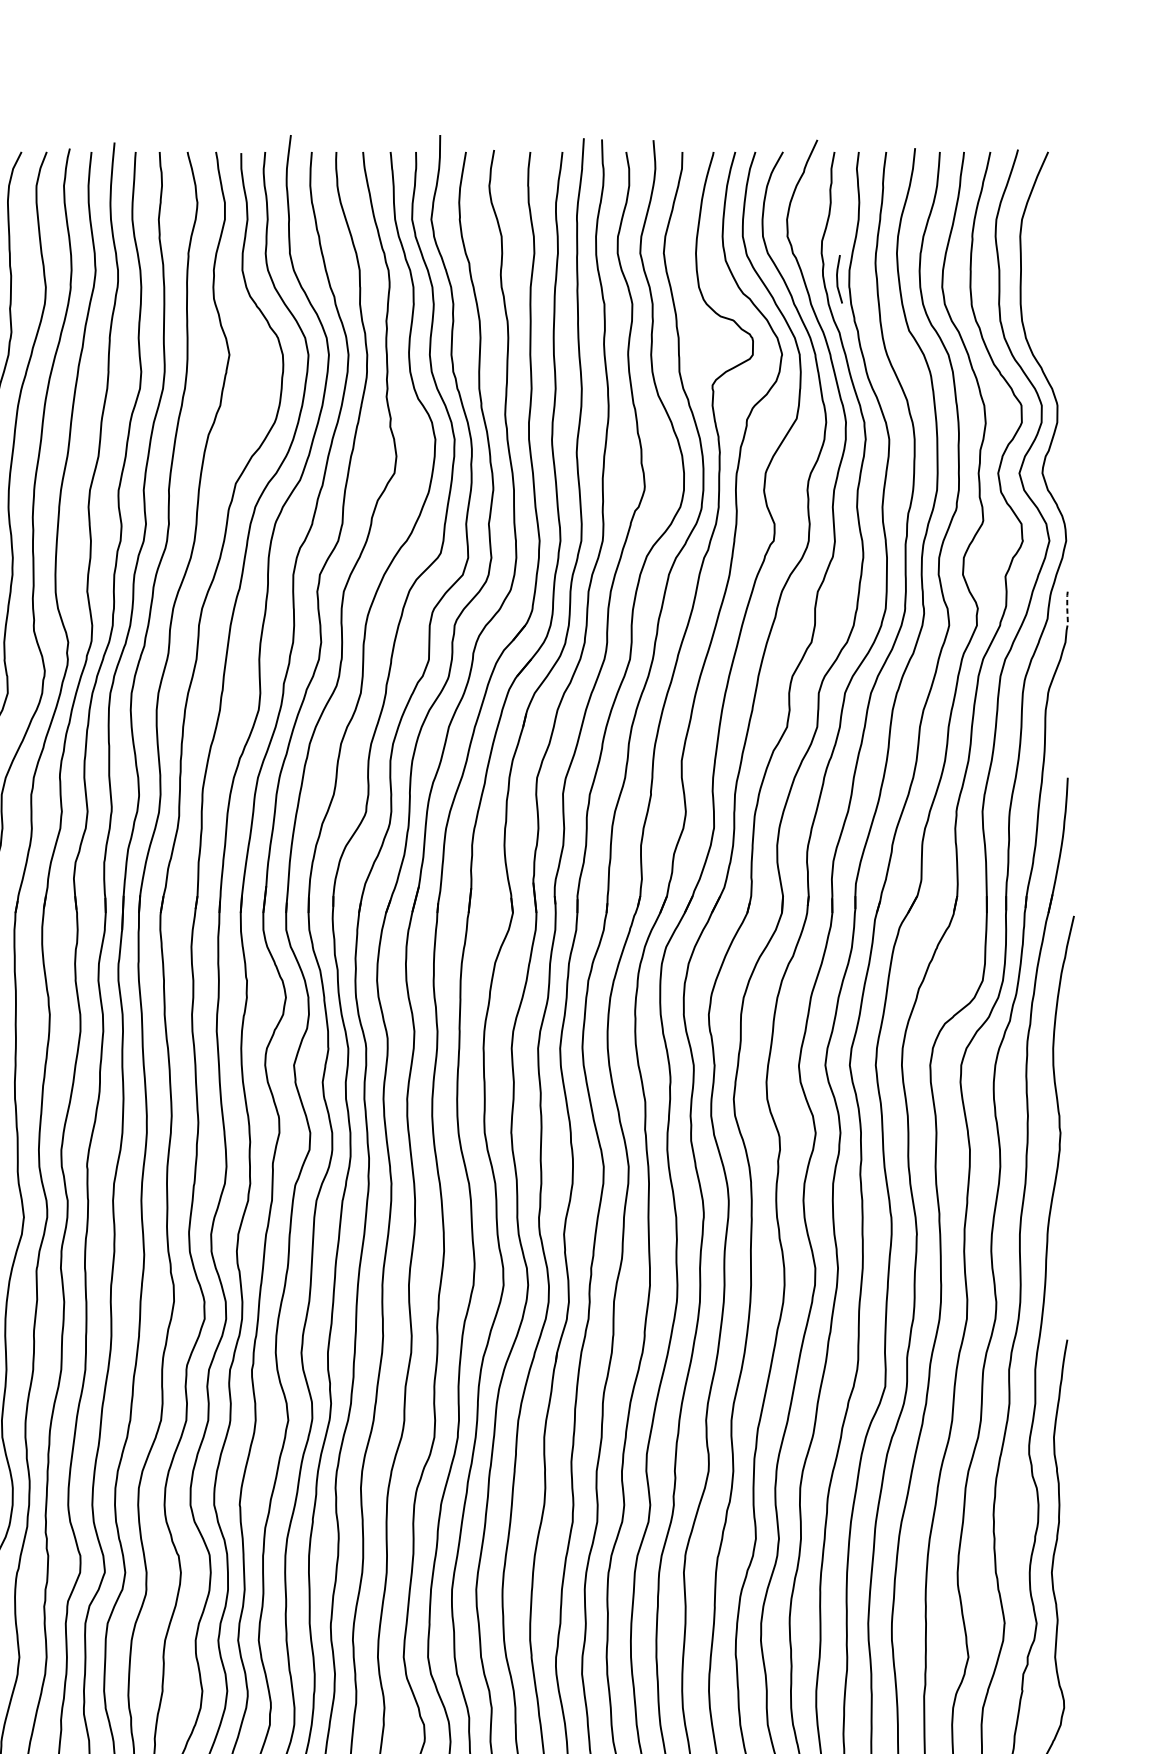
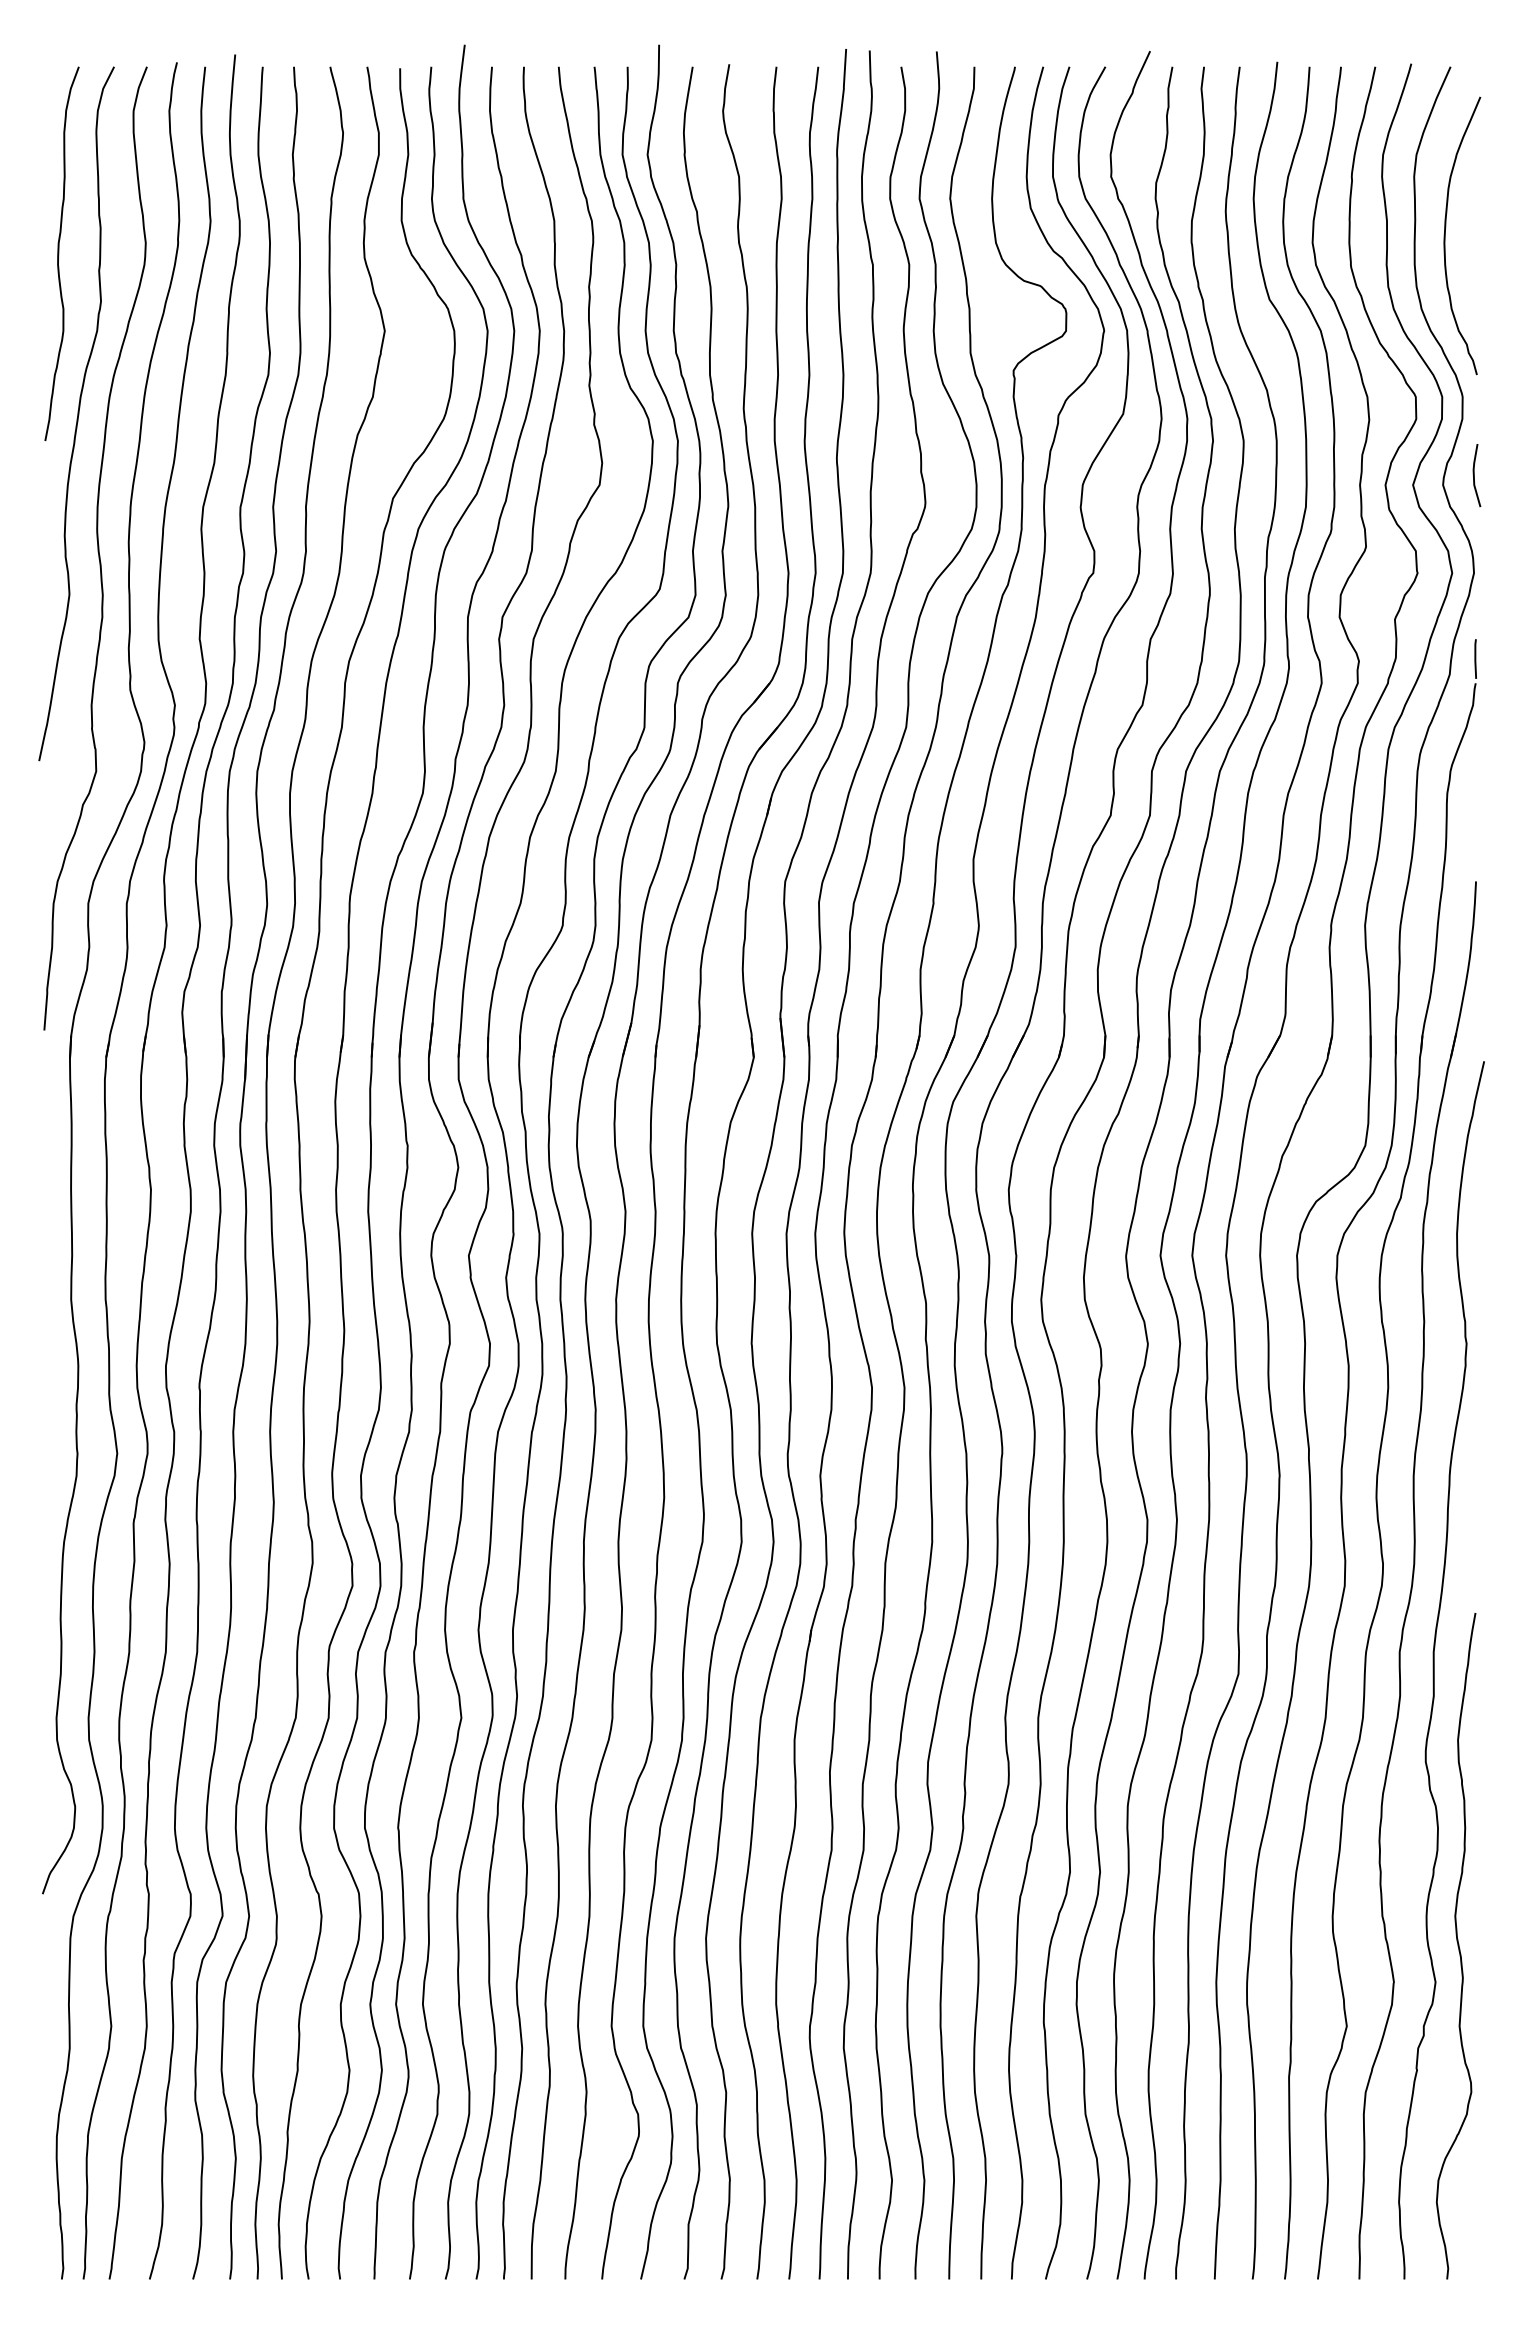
line: (837, 279) -> (1474, 475), moved
curve: (1044, 281) -> (1445, 235), added
line: (1067, 606) -> (1475, 658), dashed -> solid

